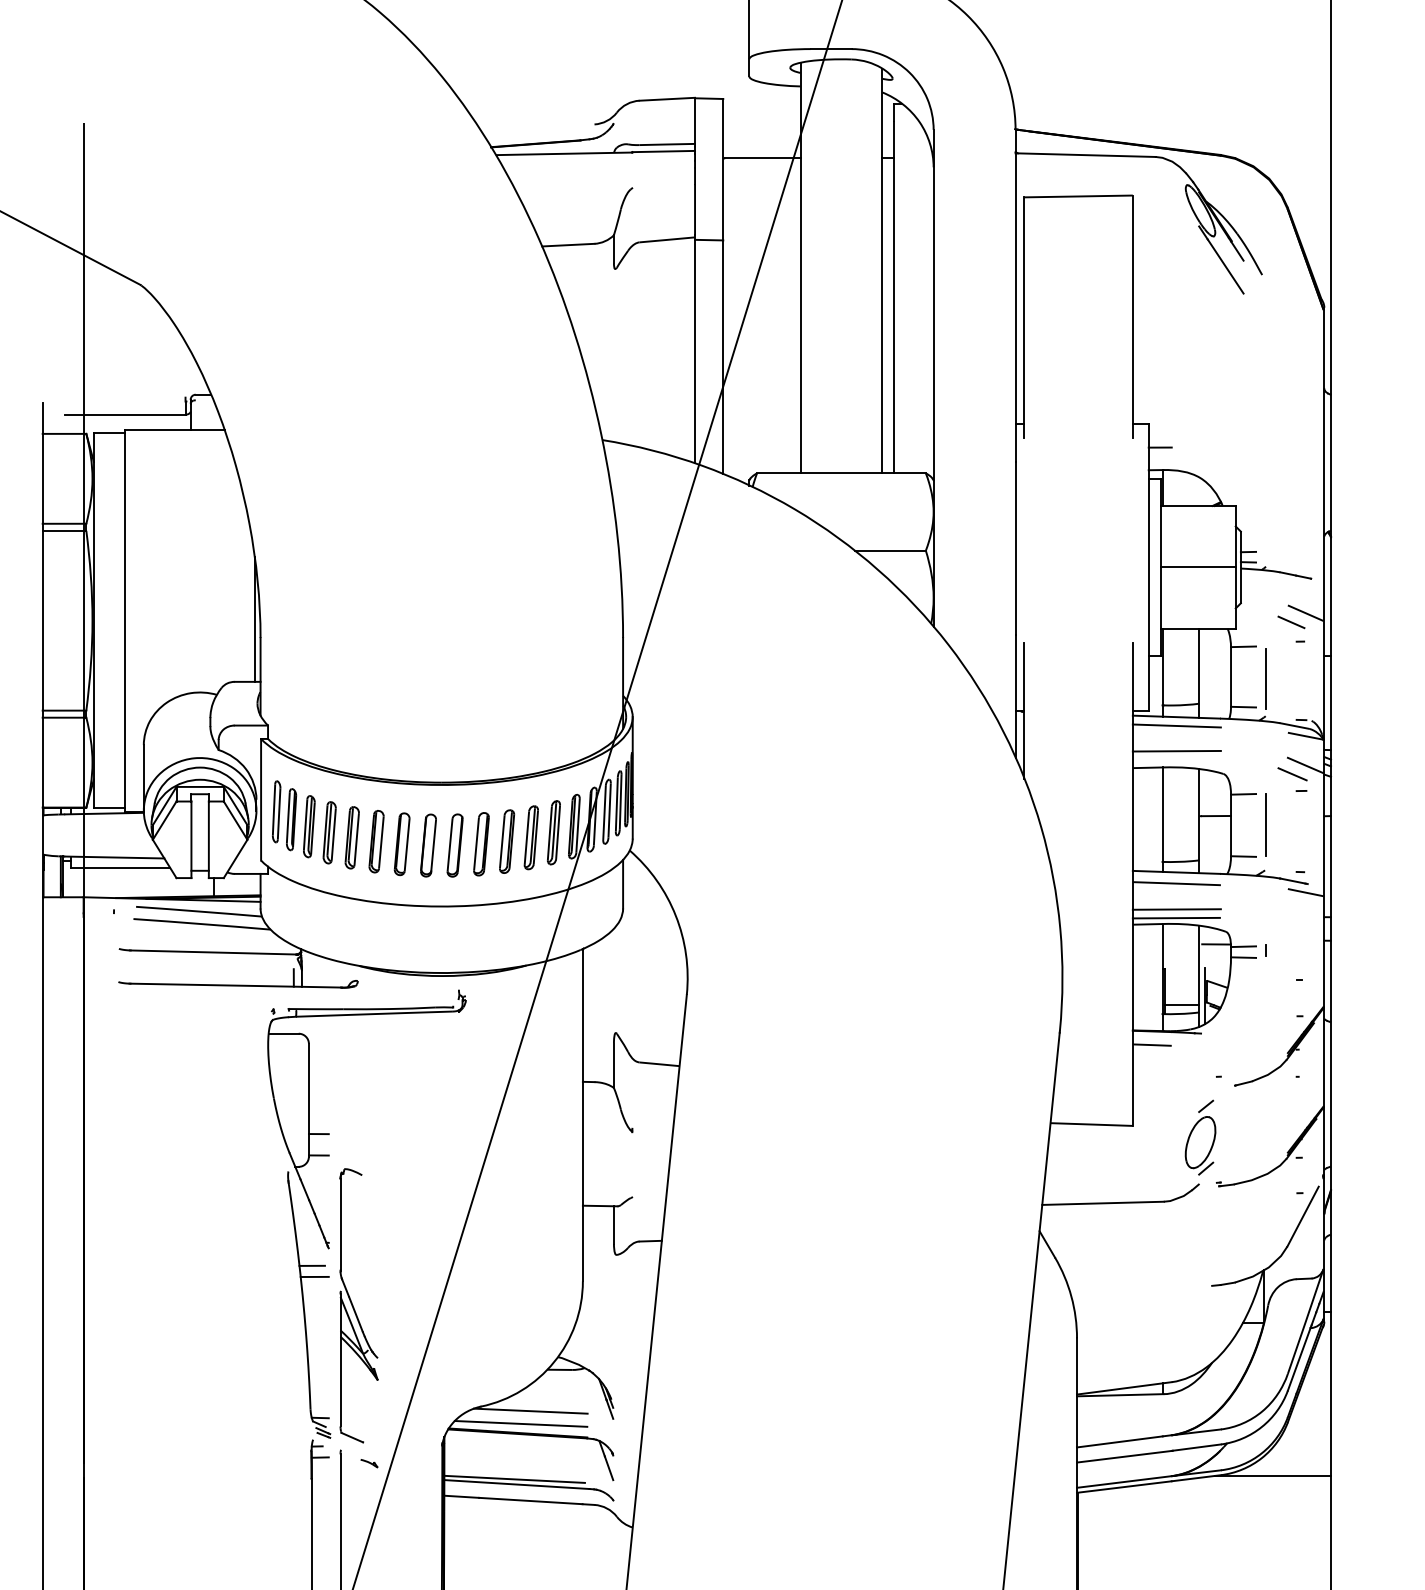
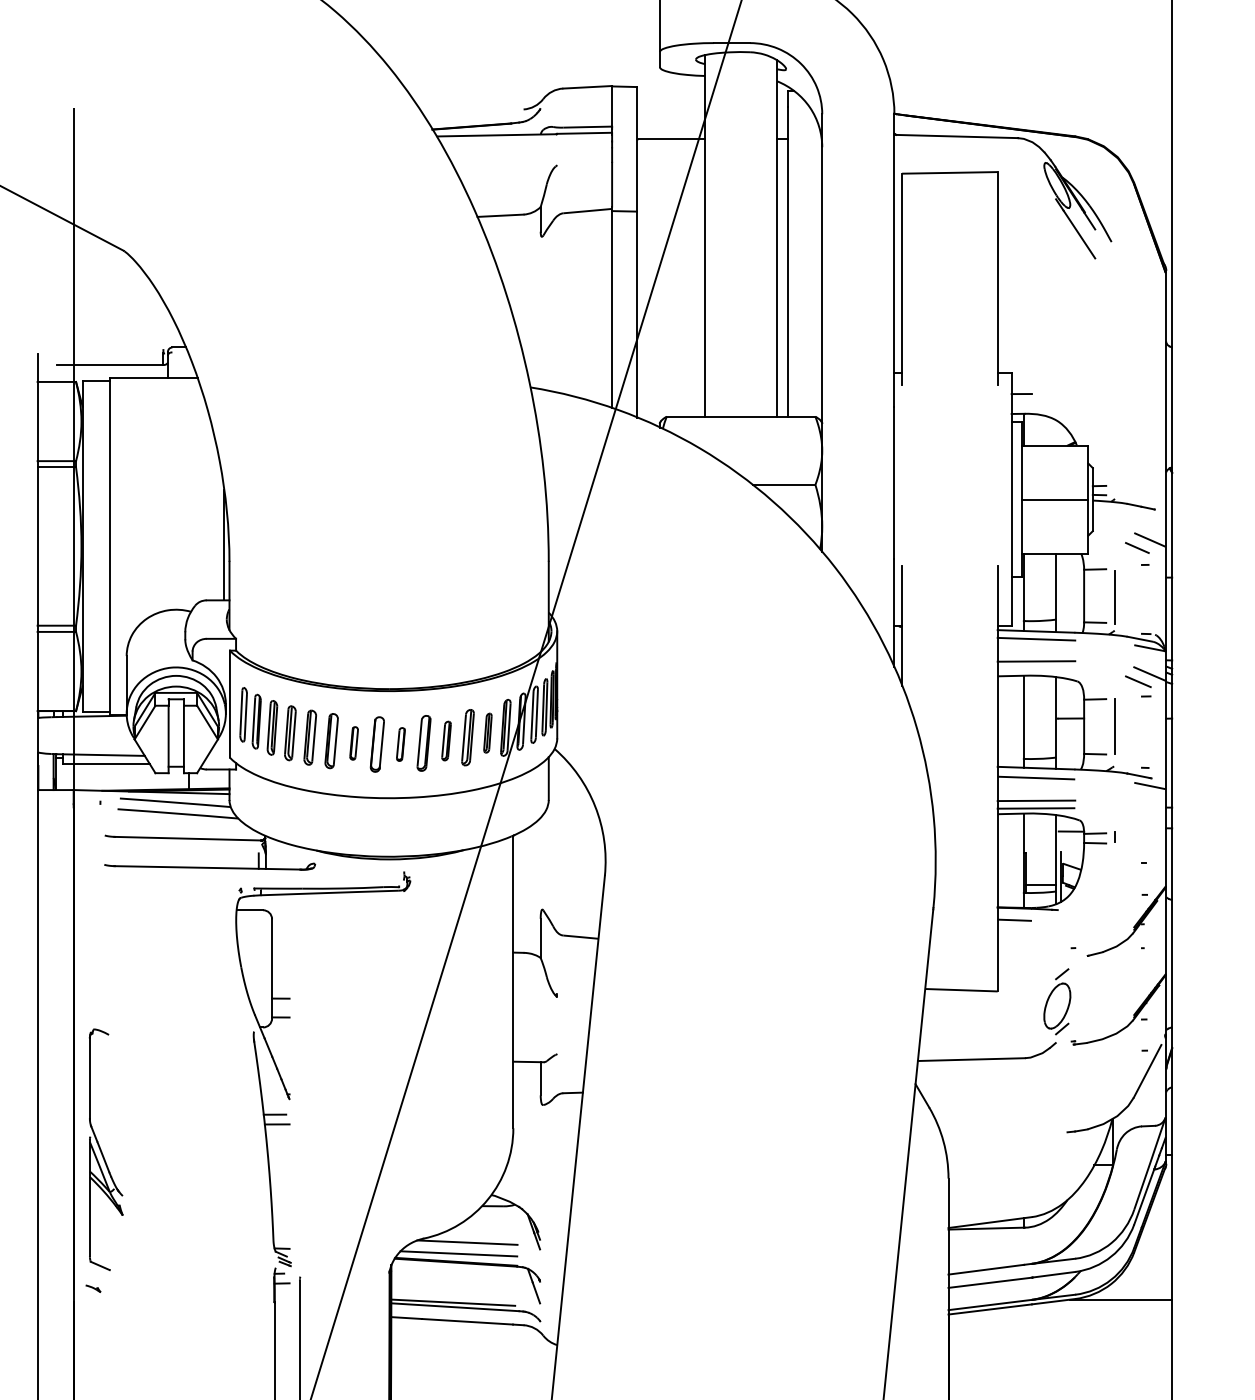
part: (553, 831) -> (487, 732), size x0.7
part: (506, 840) -> (446, 740), size x0.7
part: (401, 844) -> (353, 743), size x0.6
part: (454, 845) -> (400, 744), size x0.6
part: (358, 1305) -> (105, 1149), moved
part: (369, 1463) -> (93, 1288), moved

